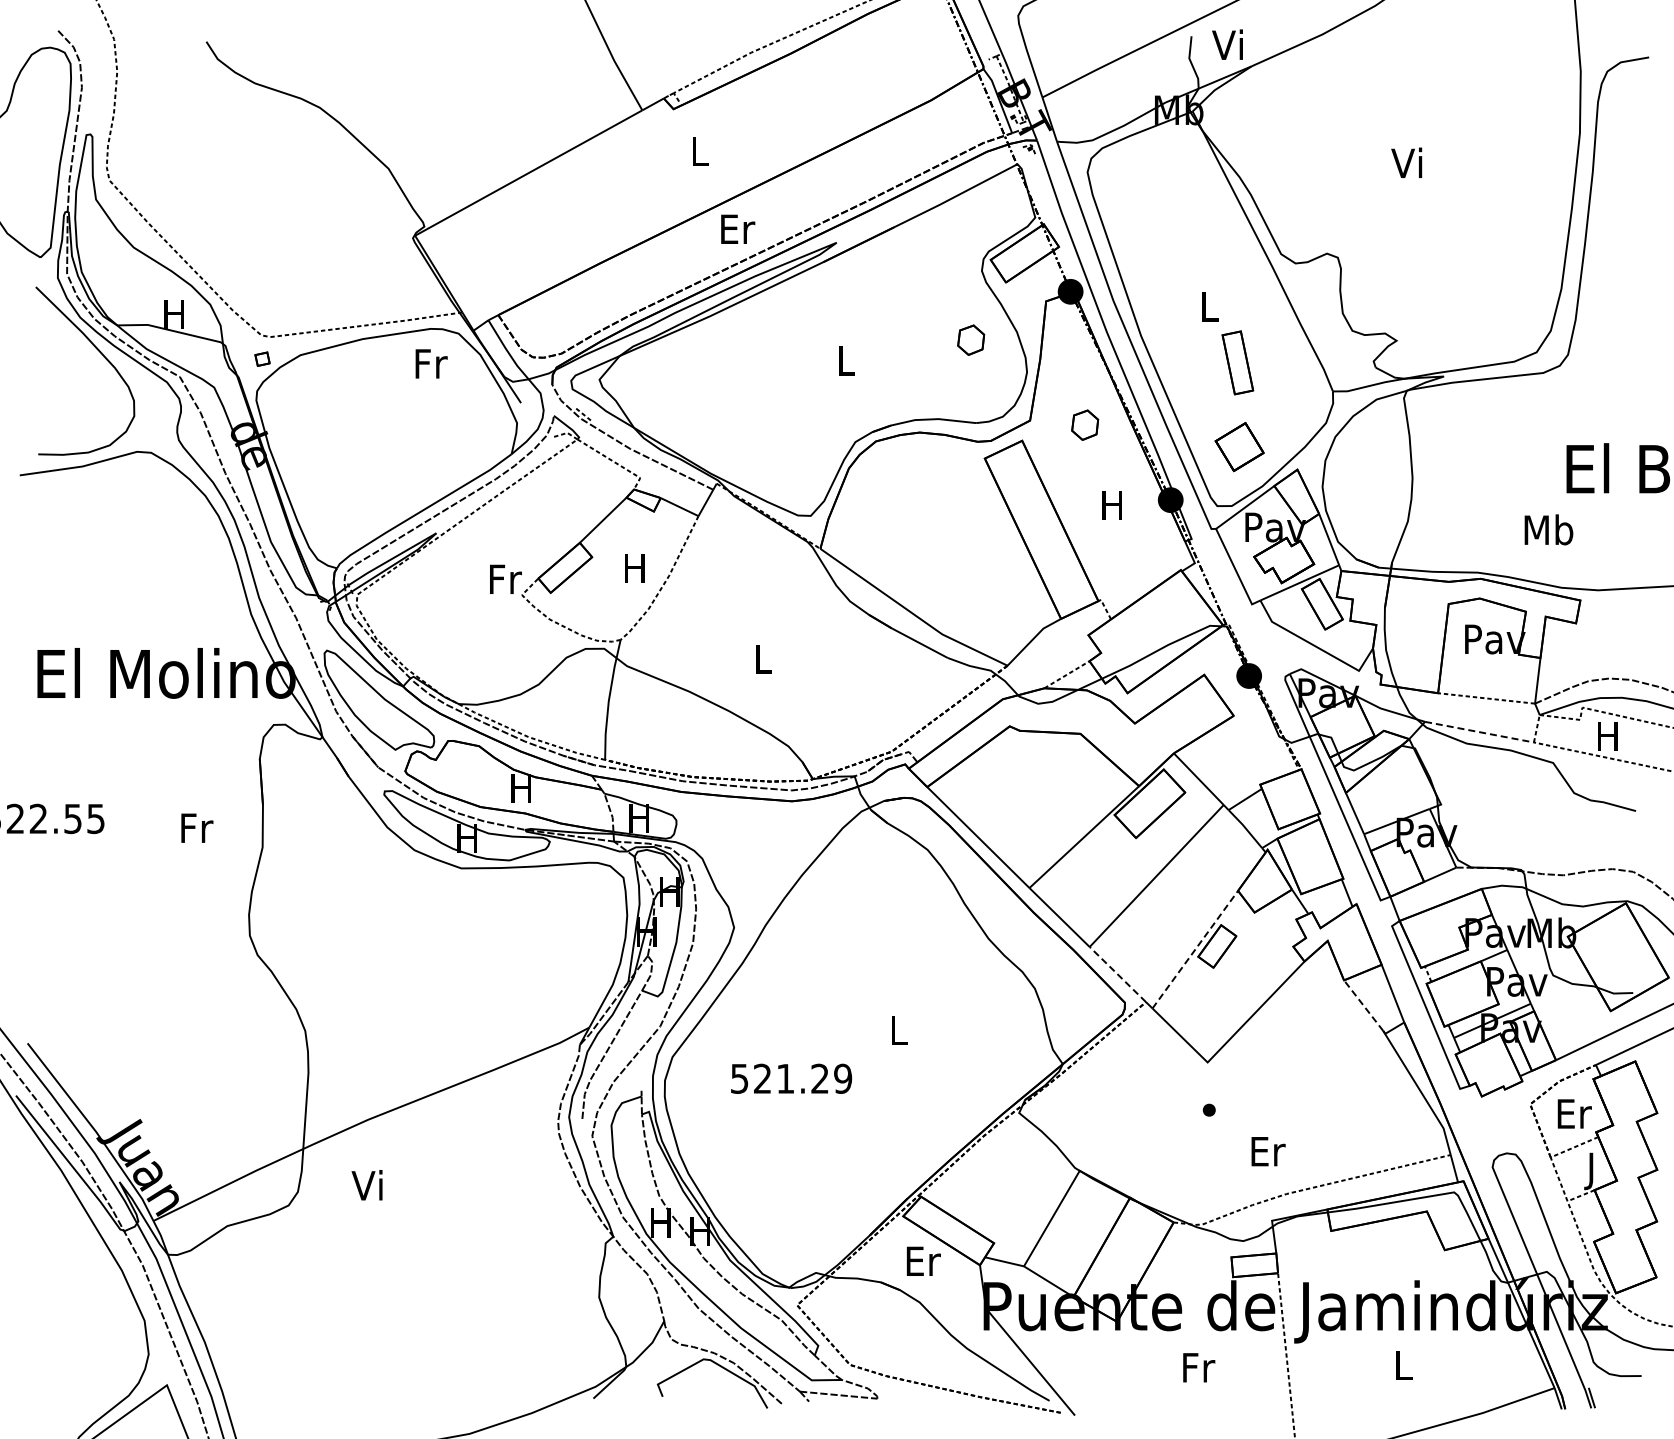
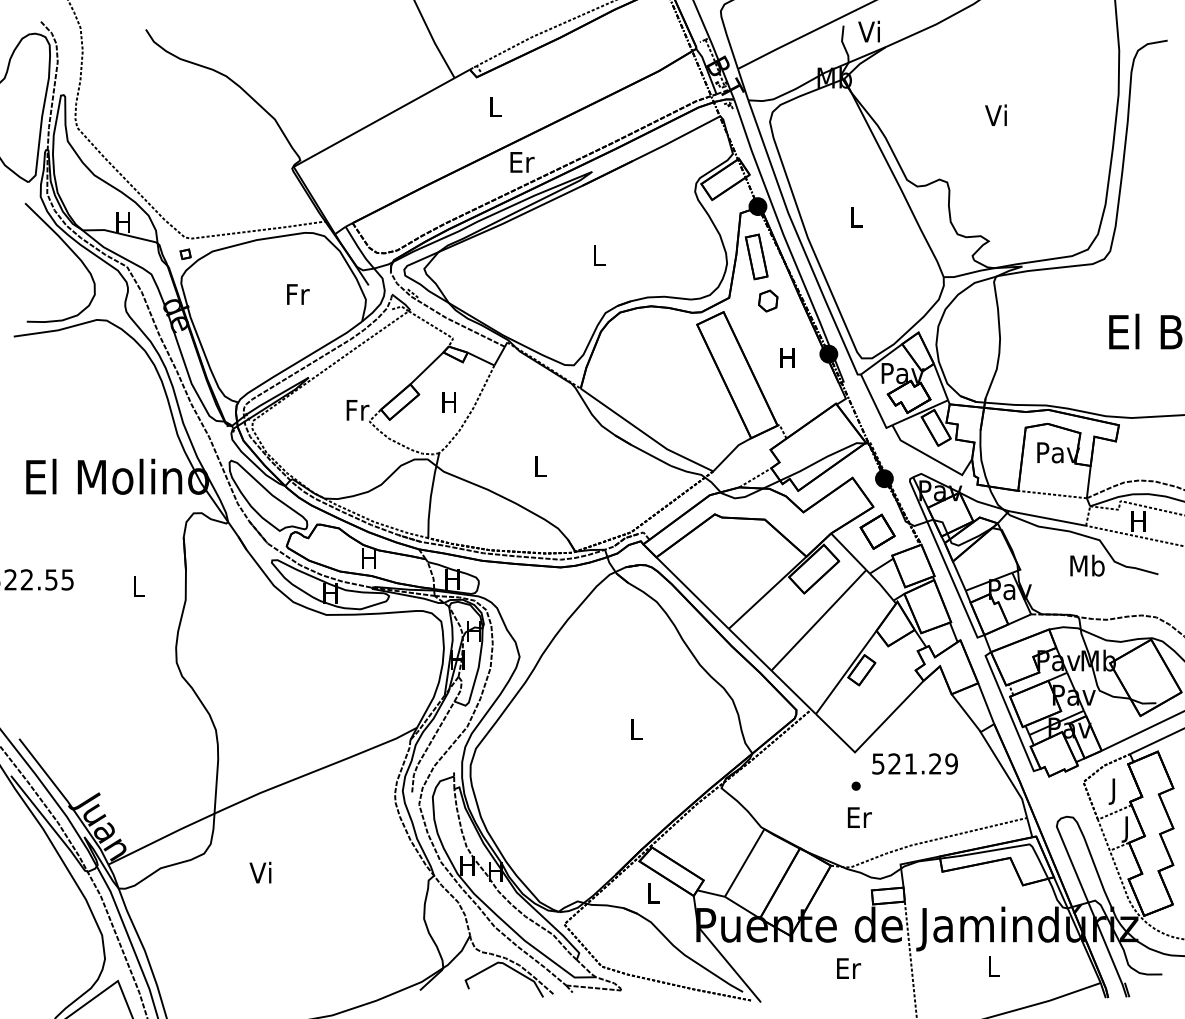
part: (971, 339) -> (687, 240), removed
part: (1237, 362) -> (756, 256), moved
text: (431, 363) -> (298, 294), moved
part: (1239, 447) -> (877, 532), moved
text: (1548, 529) -> (1087, 565), moved
line: (1479, 732) -> (1047, 518), dashed -> solid
text: (197, 827) -> (139, 585), Fr -> L
line: (1195, 949) -> (846, 672), dashed -> solid
line: (1117, 974) -> (791, 690), dashed -> solid
line: (1363, 1005) -> (965, 712), dashed -> solid
text: (791, 1078) -> (915, 763), moved
text: (1574, 1117) -> (1114, 791), Er -> J
text: (1268, 1151) -> (859, 817), moved
text: (366, 1185) -> (260, 872), moved
text: (923, 1260) -> (653, 892), Er -> L
text: (1199, 1367) -> (849, 968), Fr -> Er

